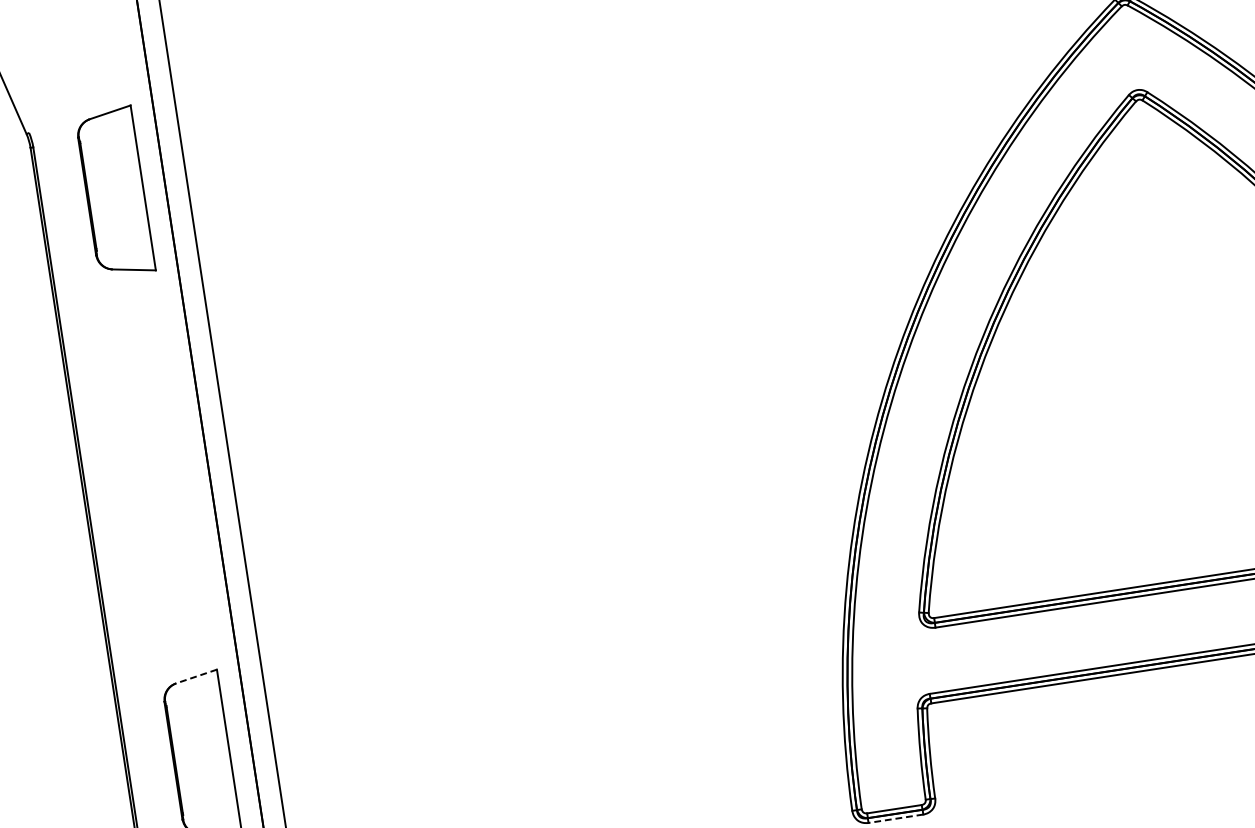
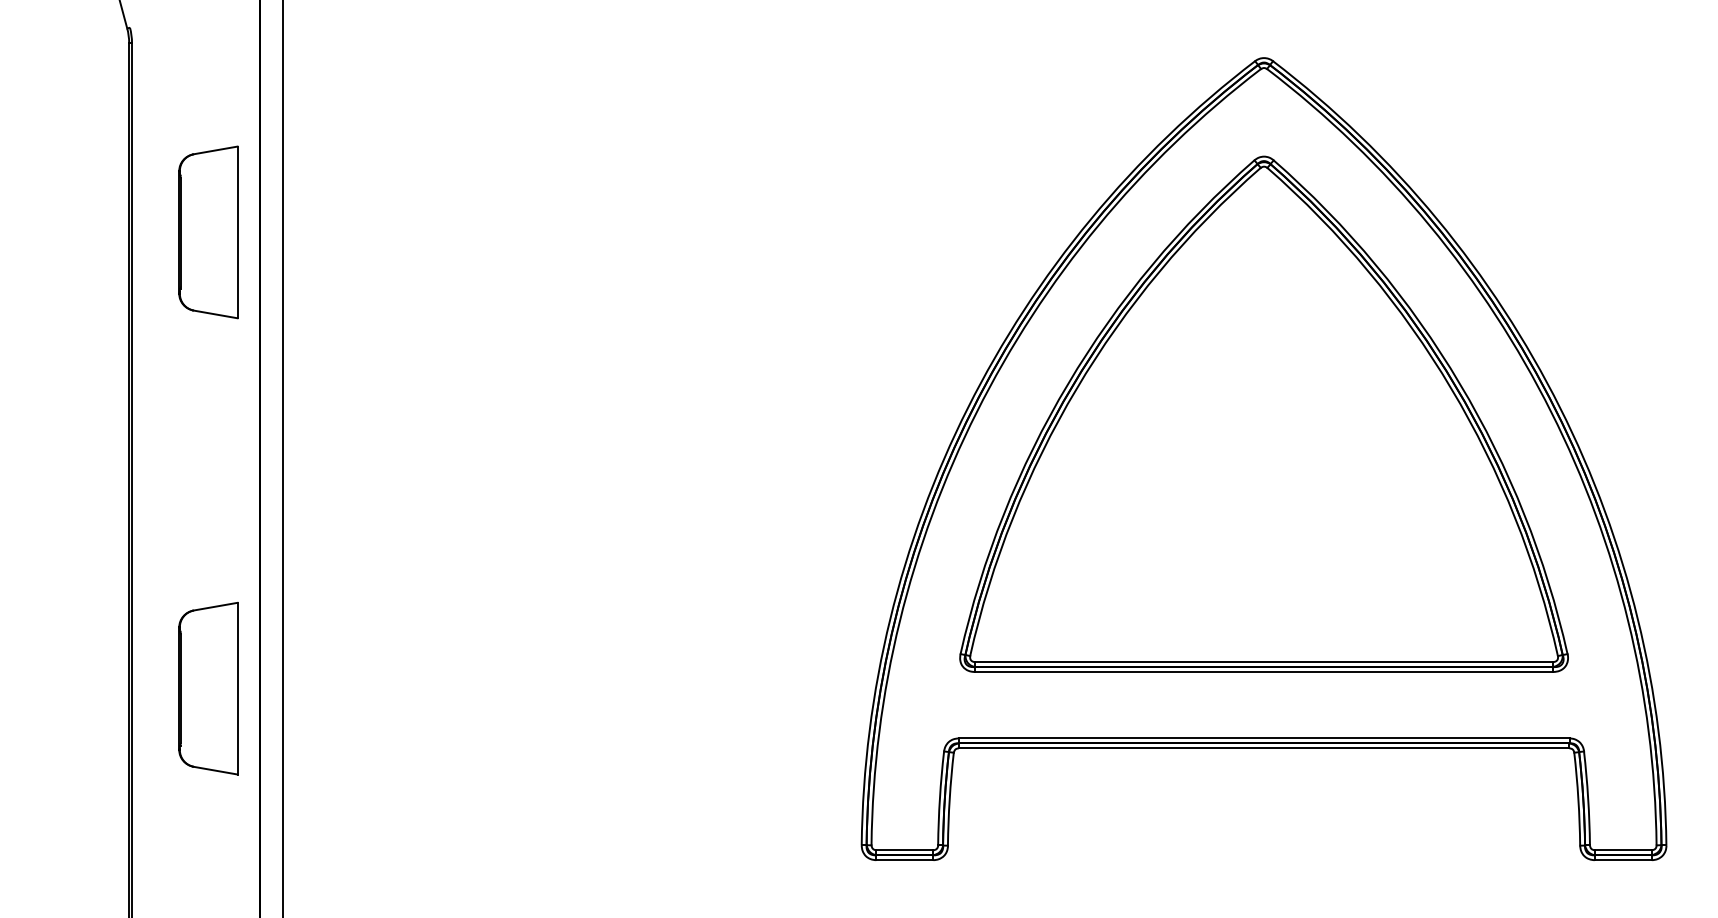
part: (115, 192) -> (208, 232), moved
line: (195, 676) -> (214, 606), dashed -> solid
line: (895, 819) -> (904, 860), dashed -> solid

